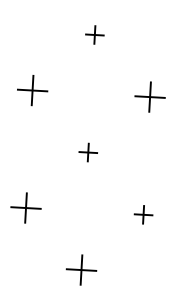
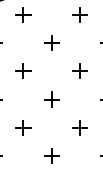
part: (94, 33) -> (51, 42), size x1.67
part: (87, 152) -> (51, 99), size x1.67
part: (142, 214) -> (79, 127), size x1.67

